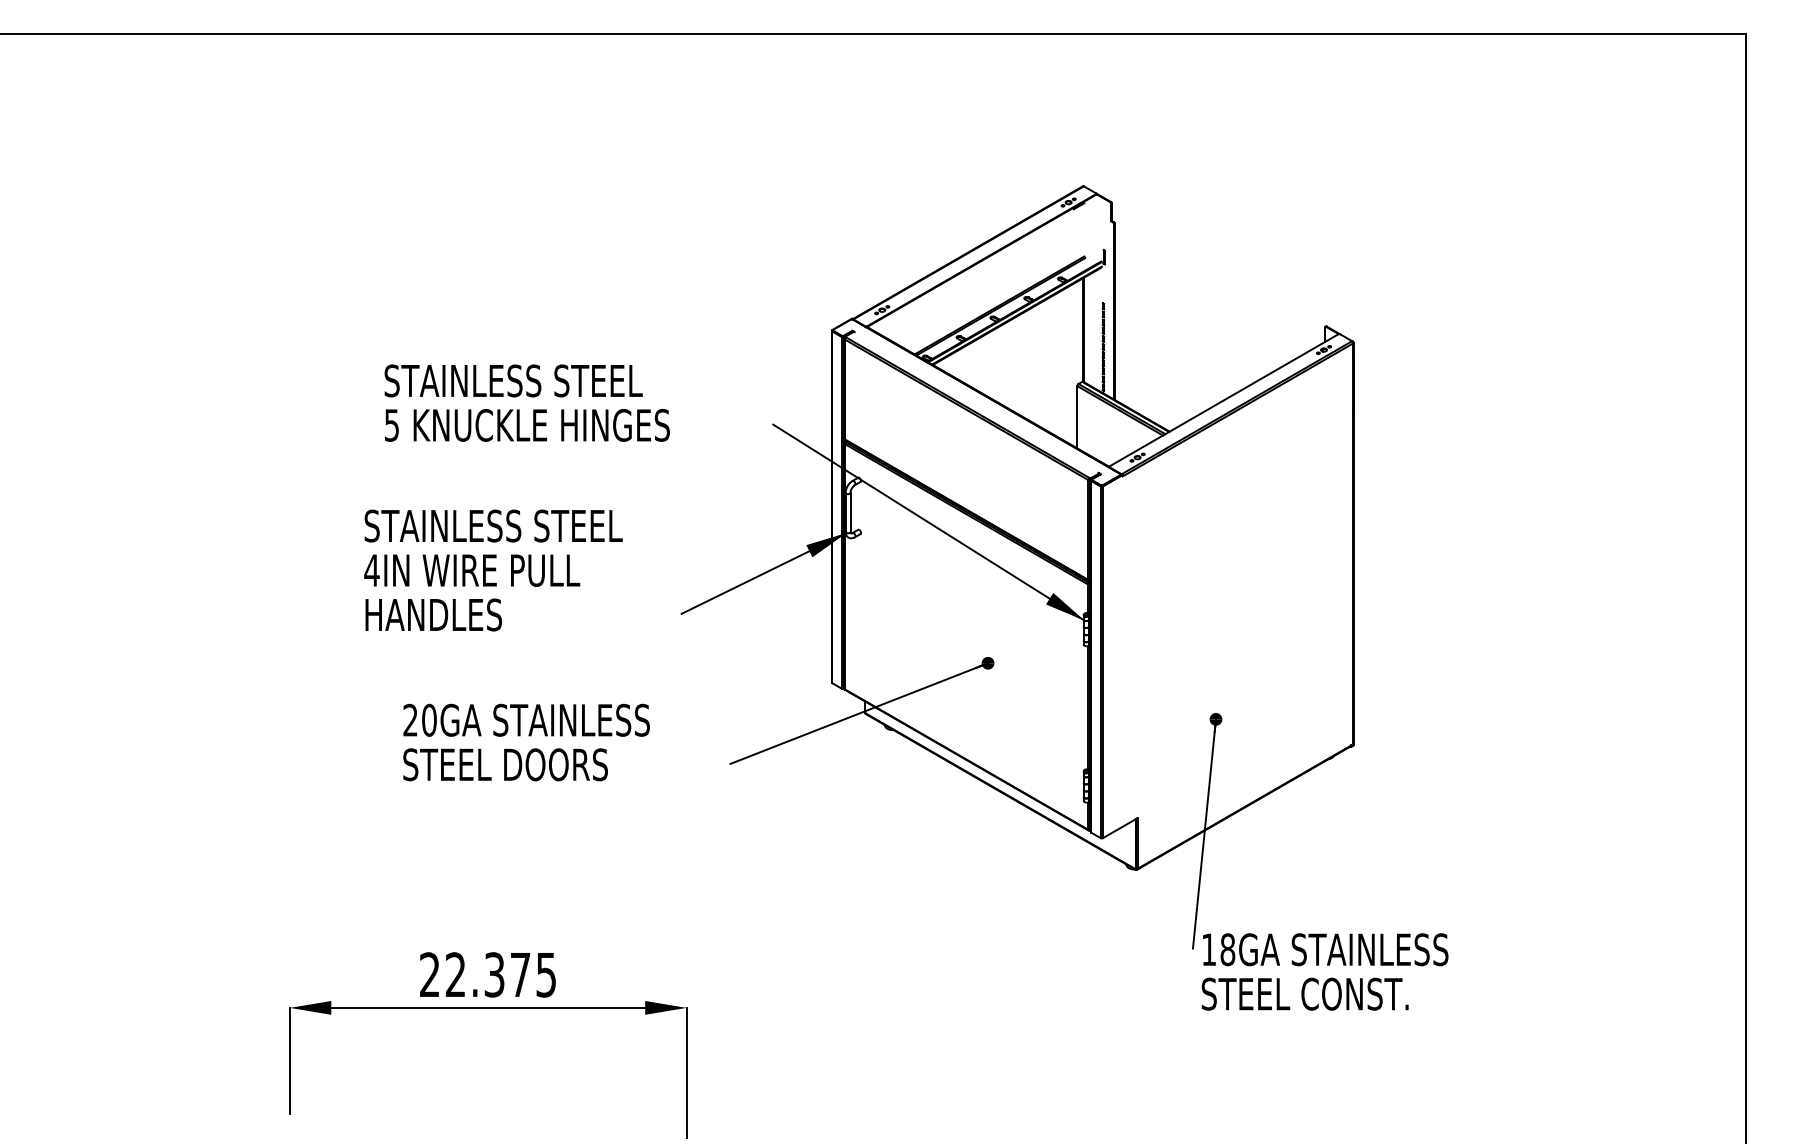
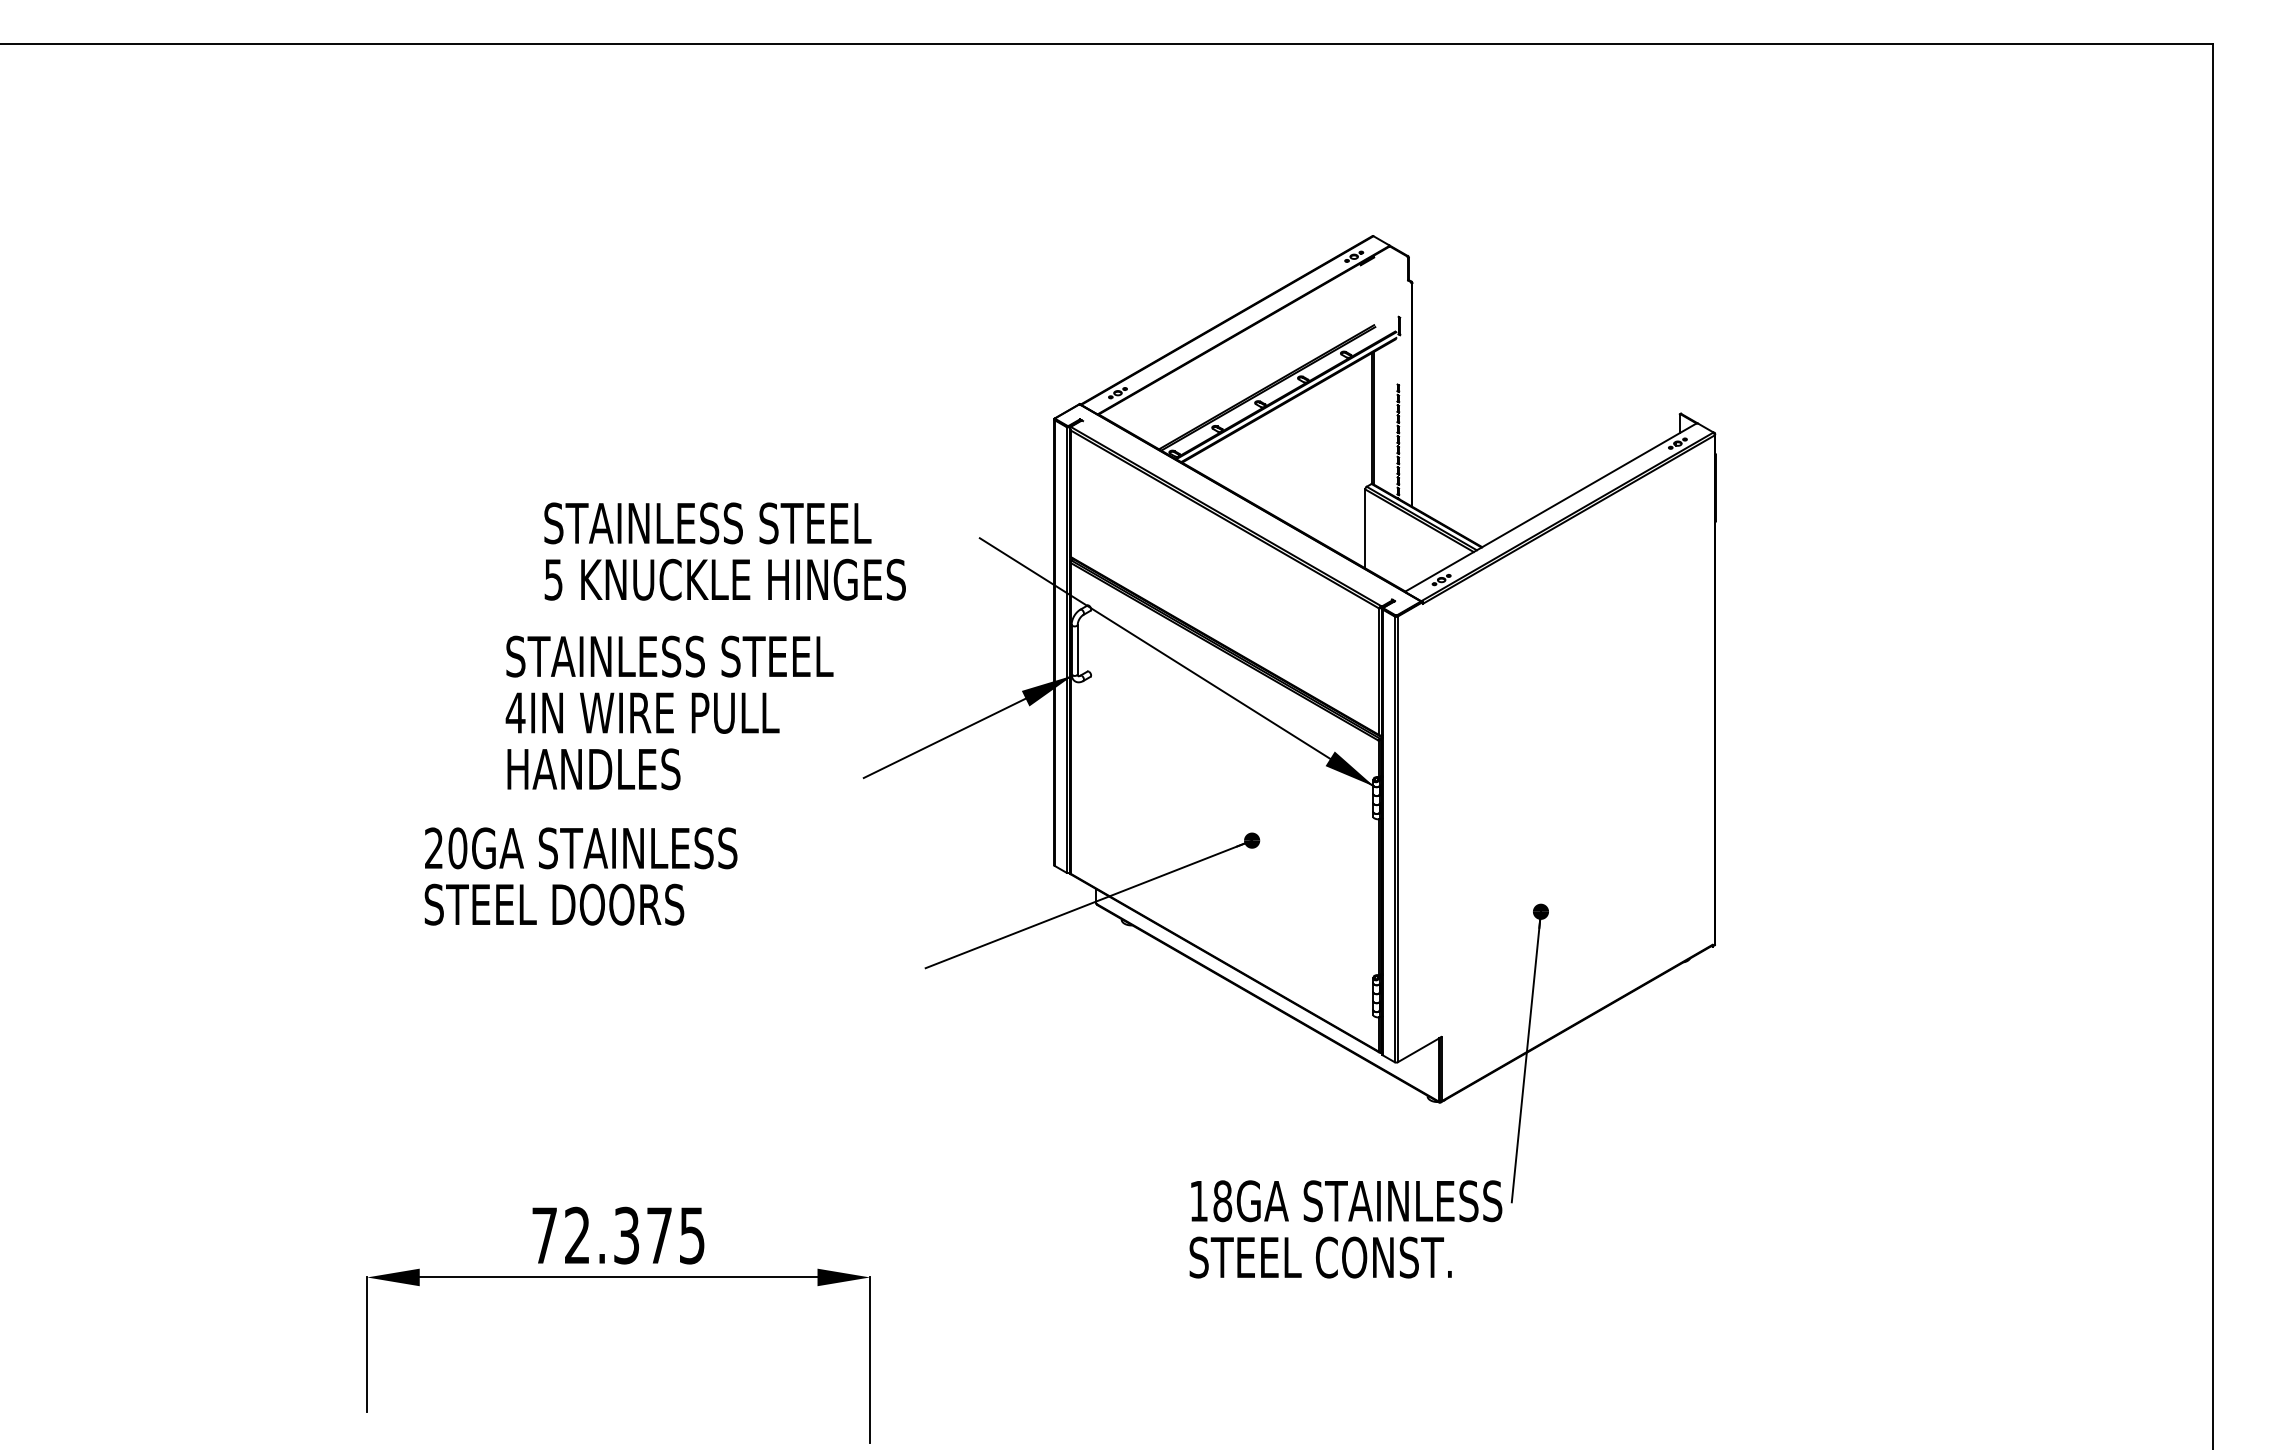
text: (526, 402) -> (724, 550), moved
text: (493, 570) -> (669, 712), moved
text: (526, 742) -> (580, 876), moved
text: (1324, 971) -> (1345, 1228), moved
text: (429, 974) -> (544, 1235), 22.375 -> 72.375

